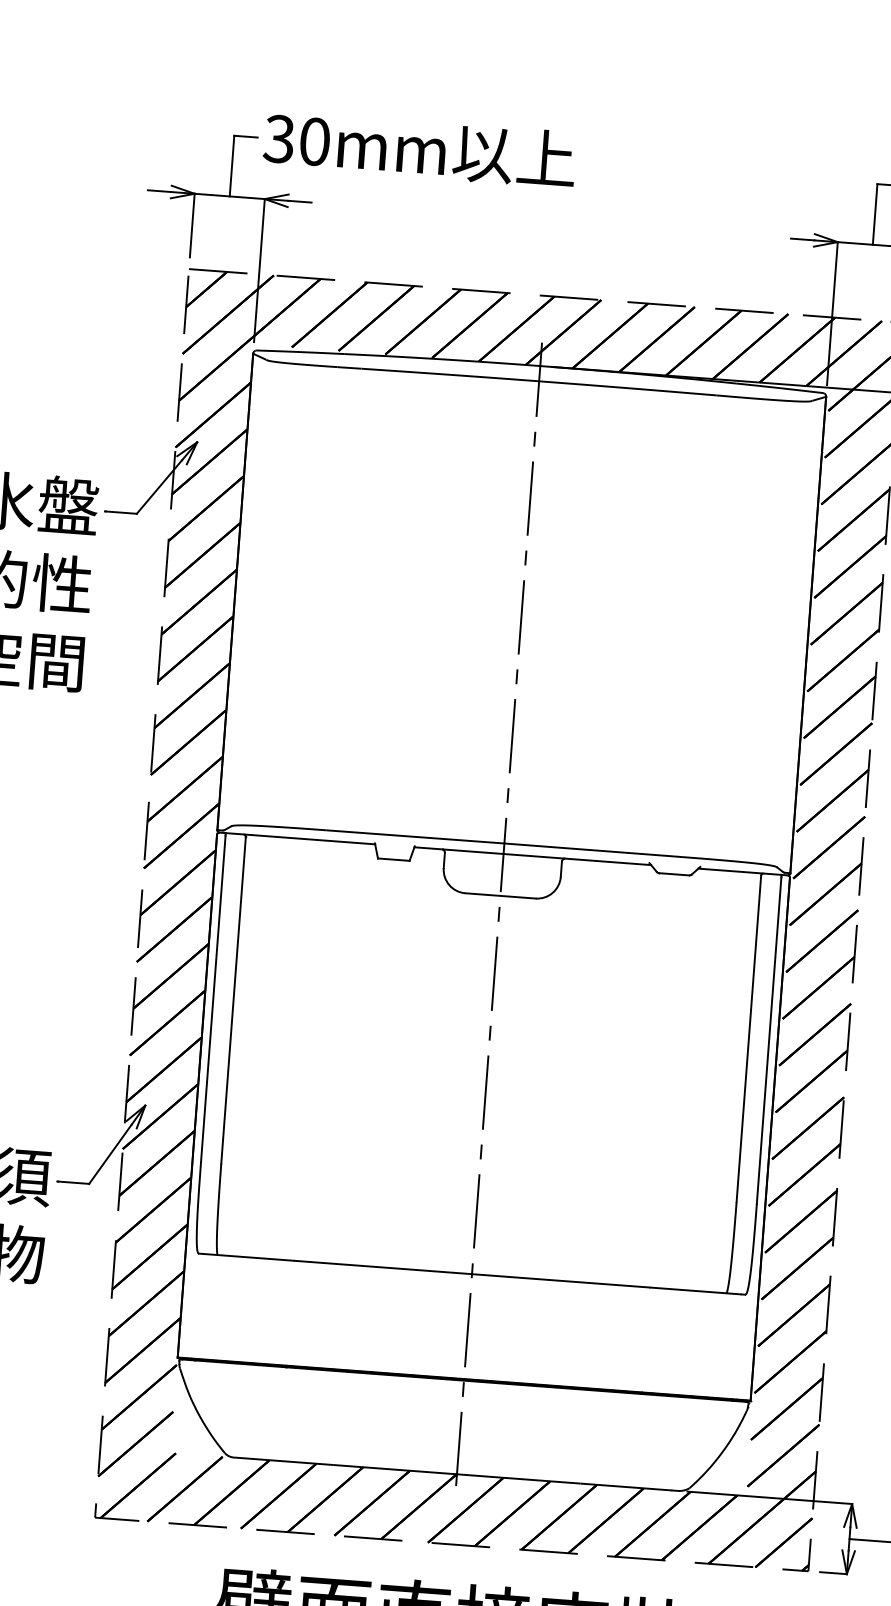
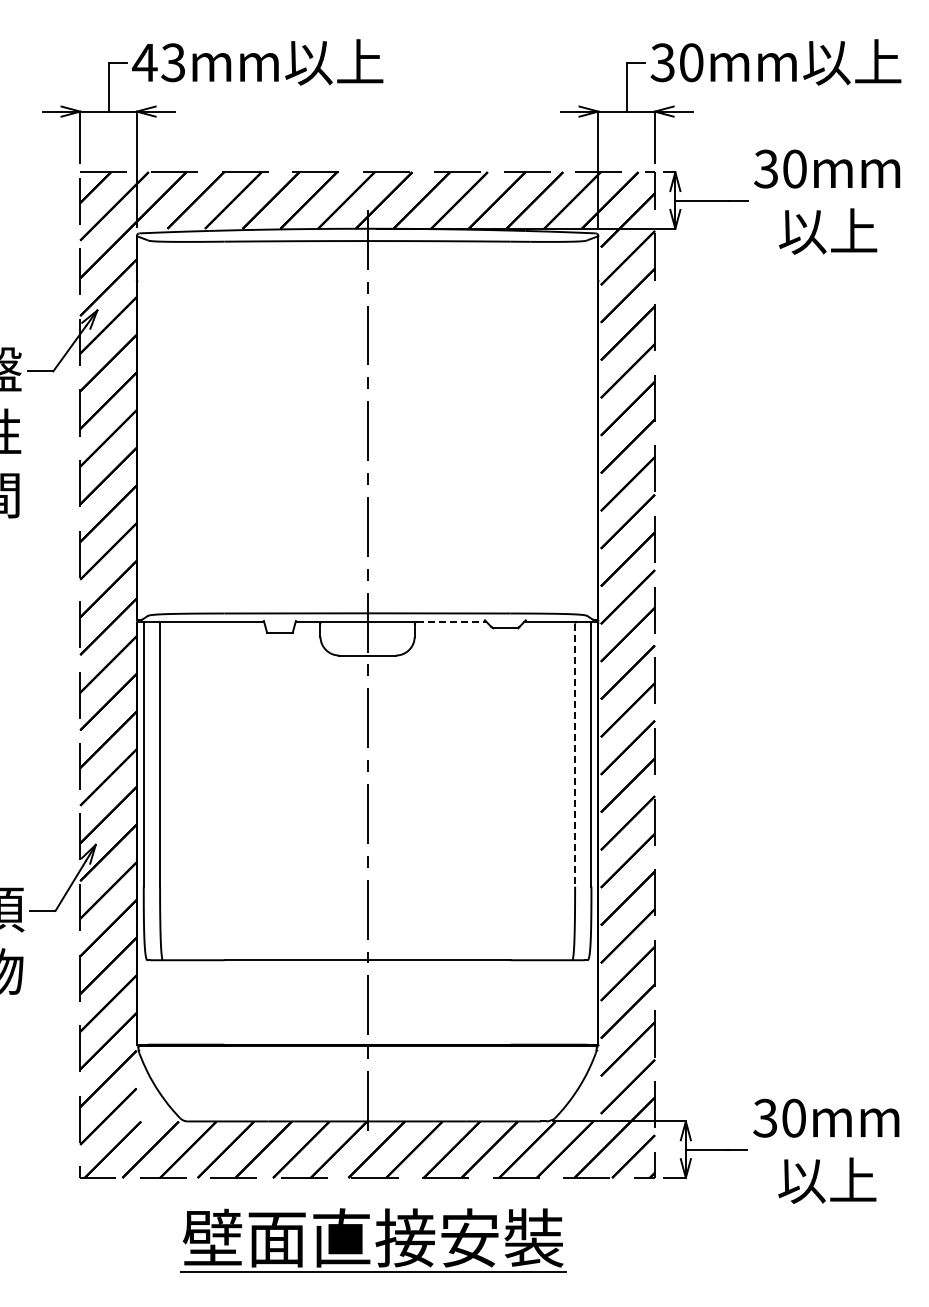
text: (296, 140) -> (158, 62), 30mm -> 43mm
line: (607, 861) -> (451, 621), solid -> dashed
line: (749, 1039) -> (575, 755), solid -> dashed

